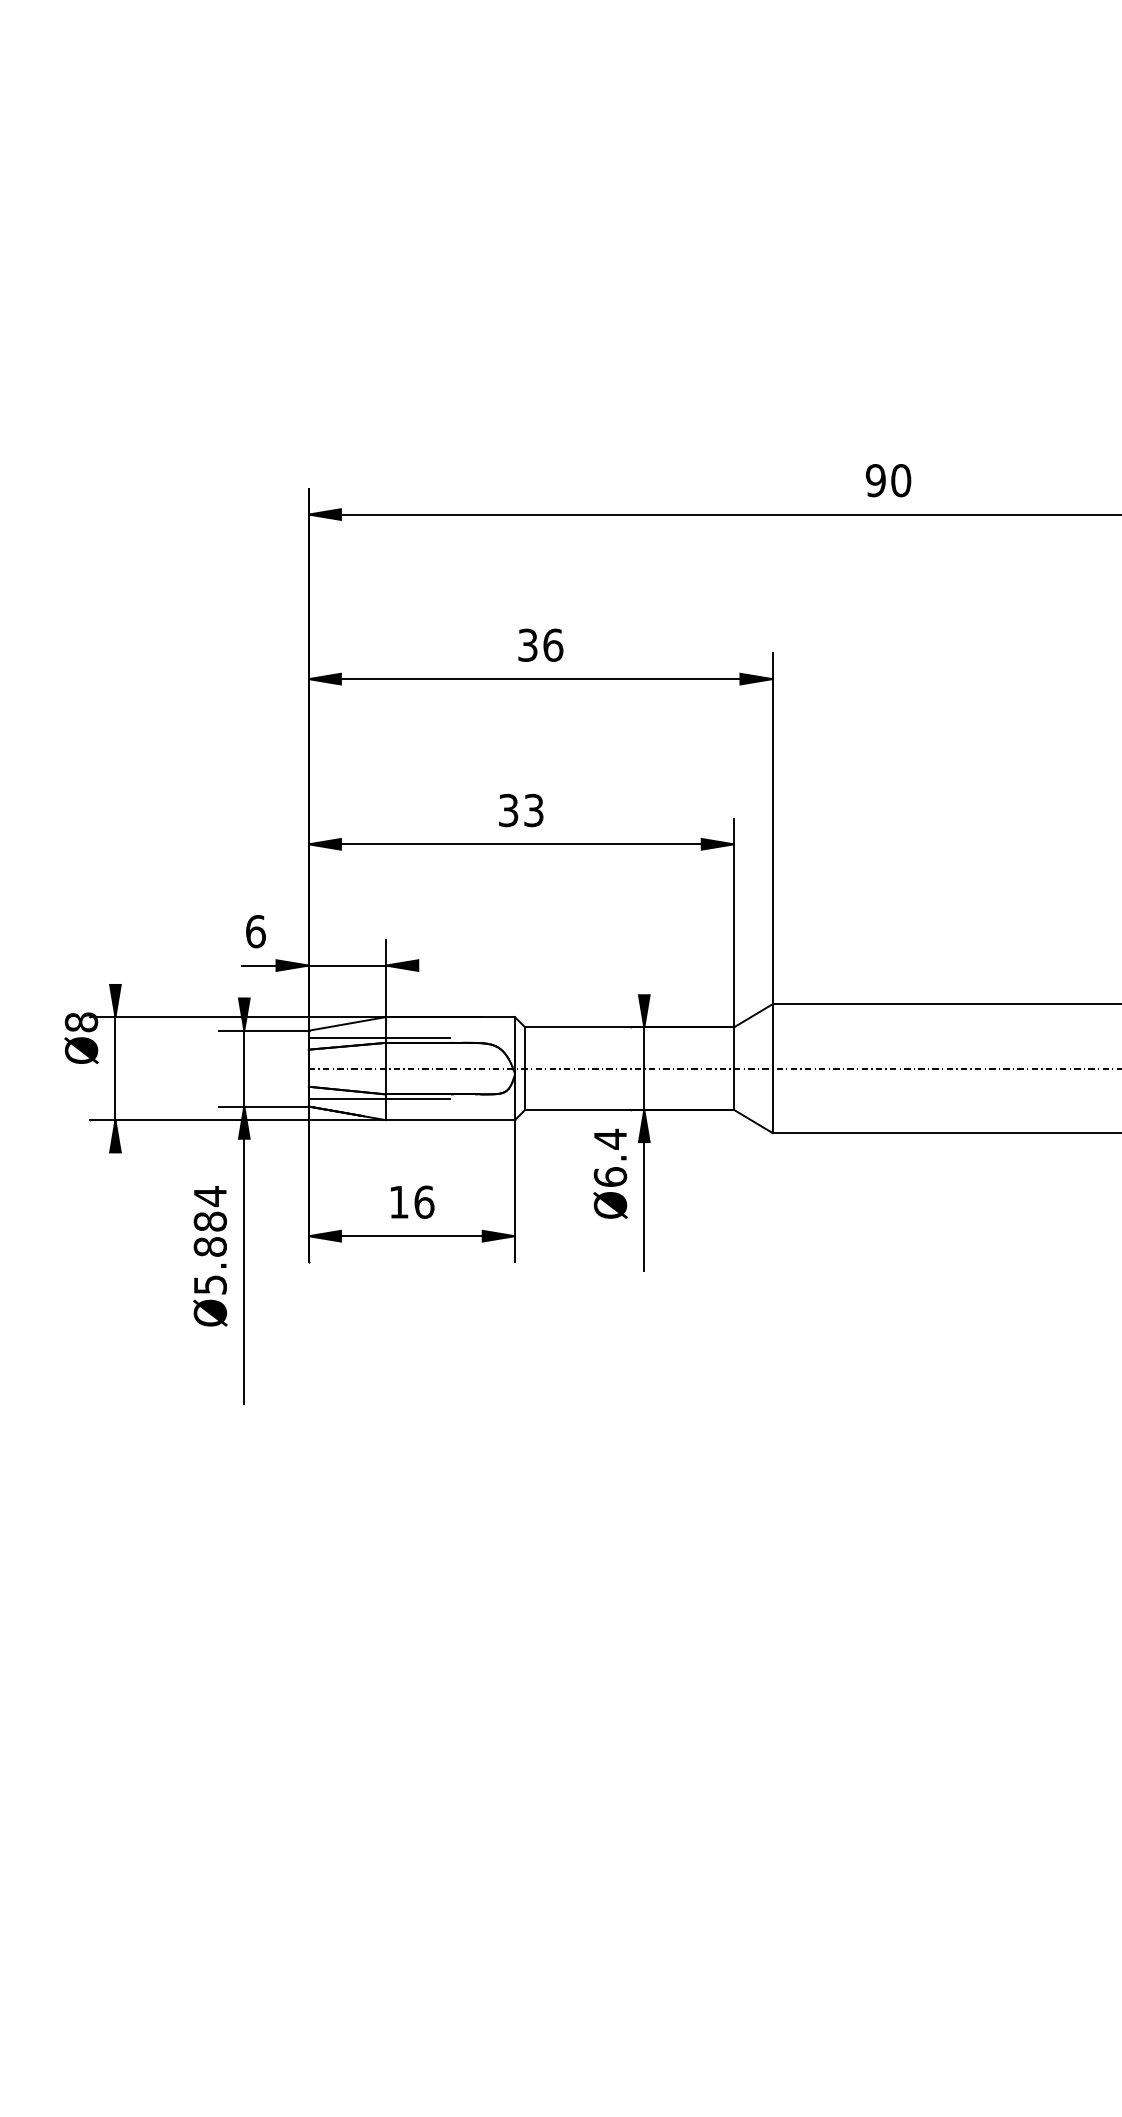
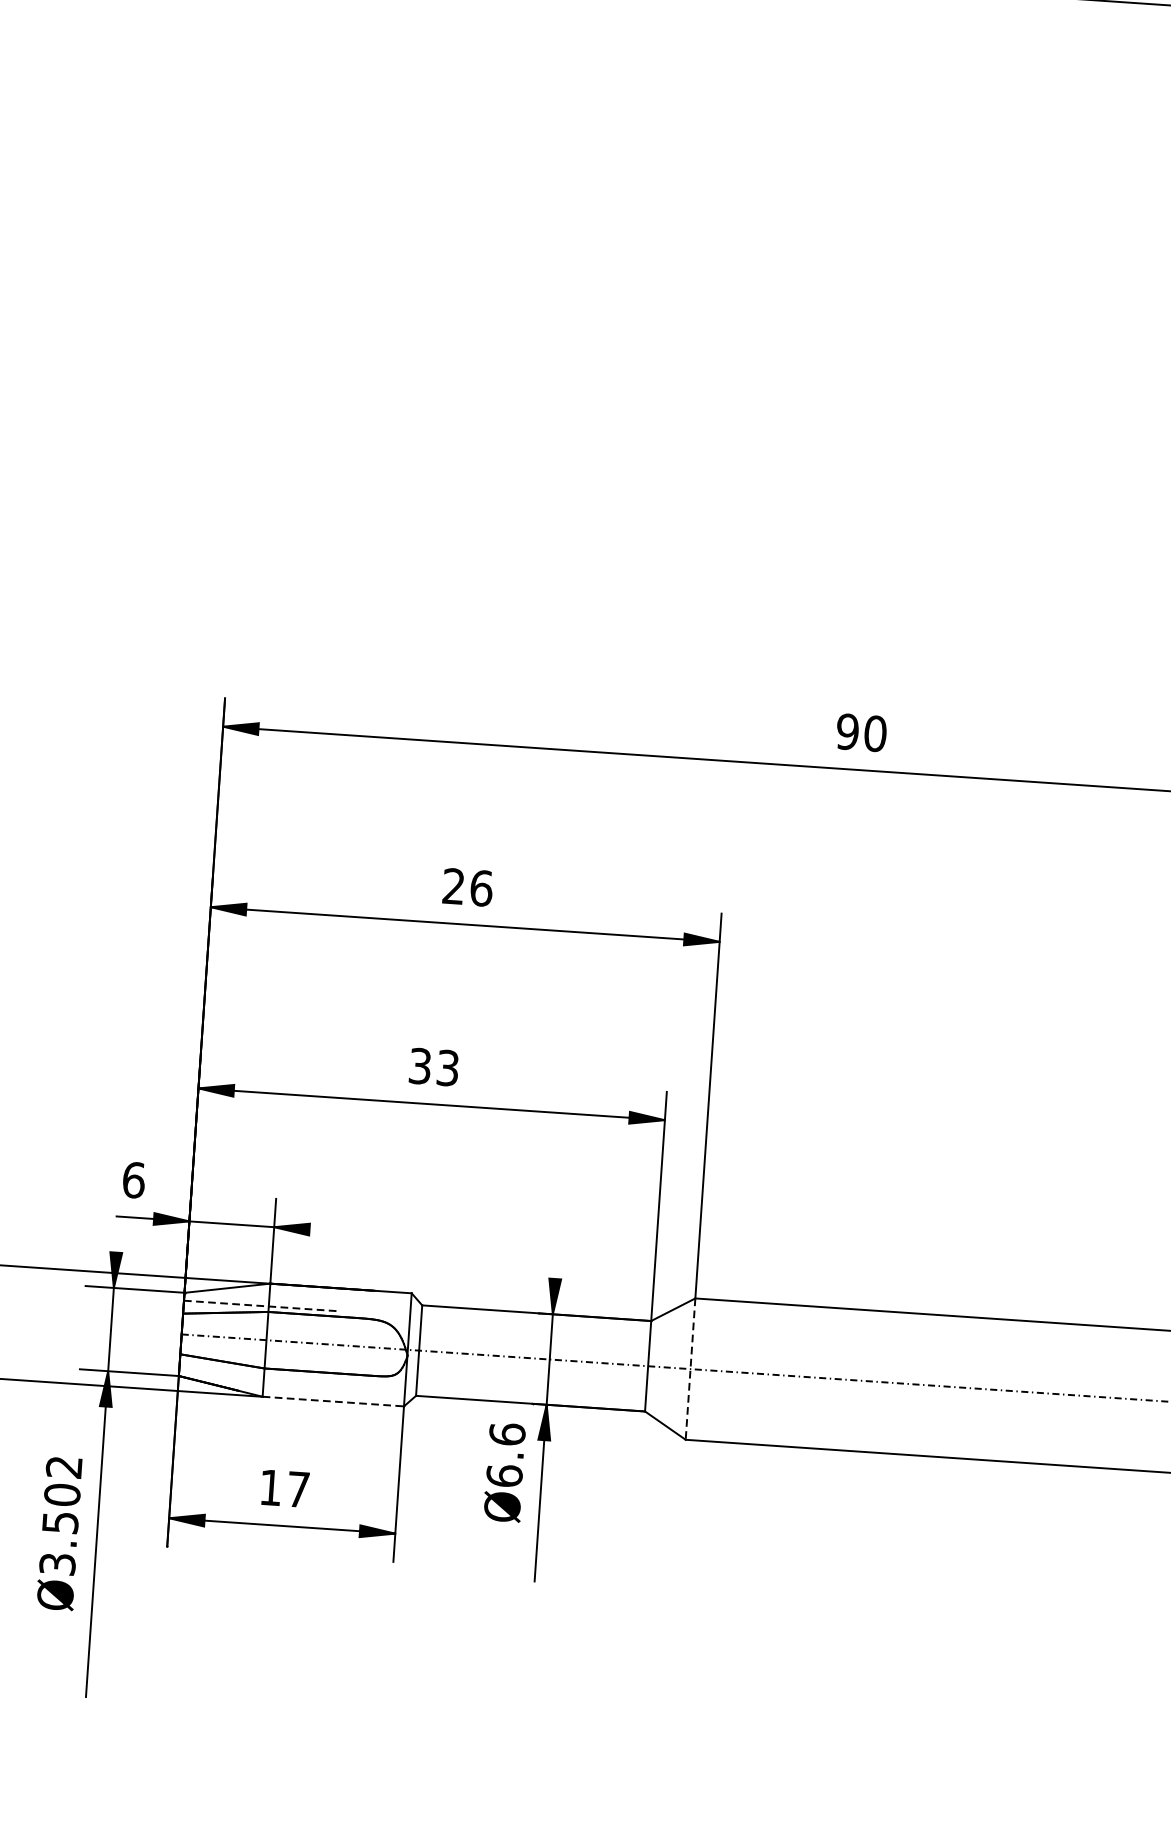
text: (527, 644) -> (453, 885), 36 -> 26
line: (379, 1037) -> (261, 1305), solid -> dashed
line: (772, 1069) -> (690, 1370), solid -> dashed
line: (379, 1099) -> (257, 1373), removed
line: (450, 1120) -> (333, 1401), solid -> dashed
text: (610, 1138) -> (507, 1433), Ø6.4 -> Ø6.6
text: (424, 1201) -> (298, 1488), 16 -> 17
text: (209, 1239) -> (60, 1514), Ø5.884 -> Ø3.502

